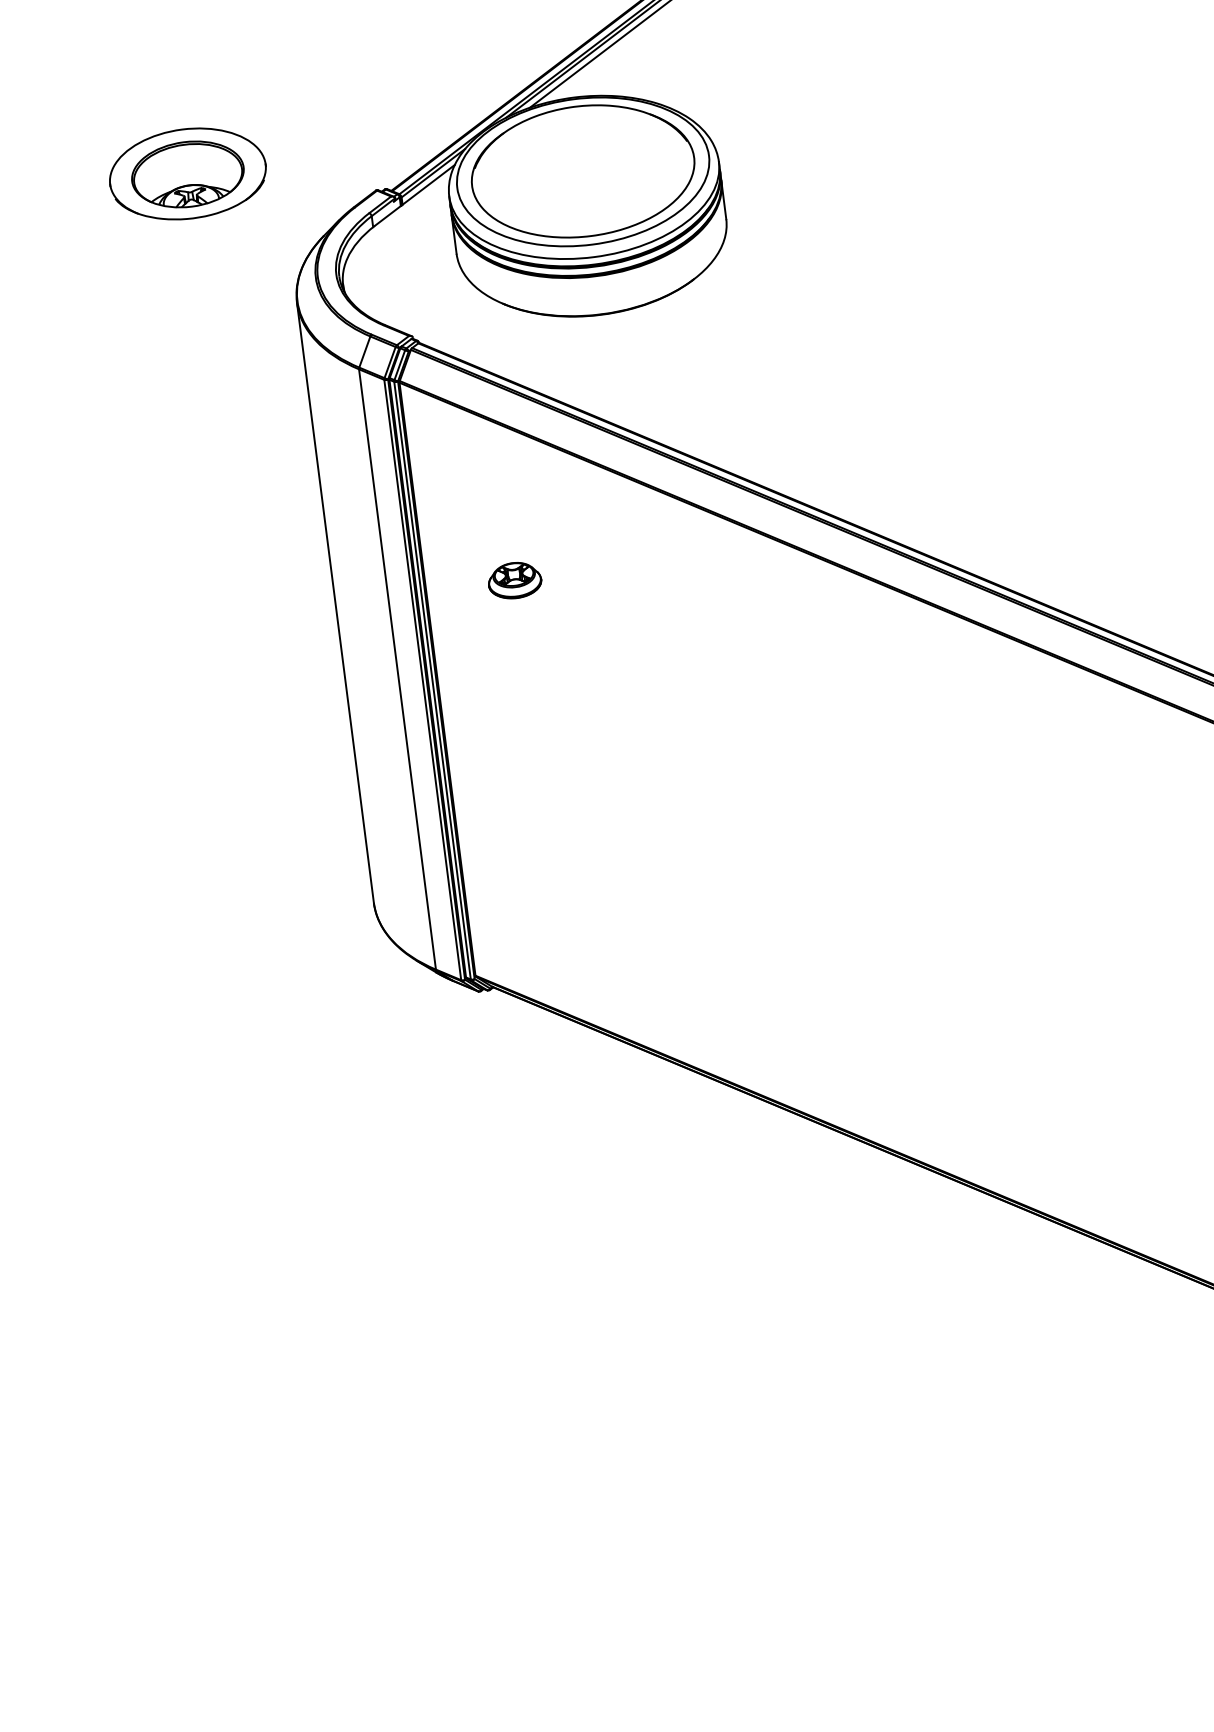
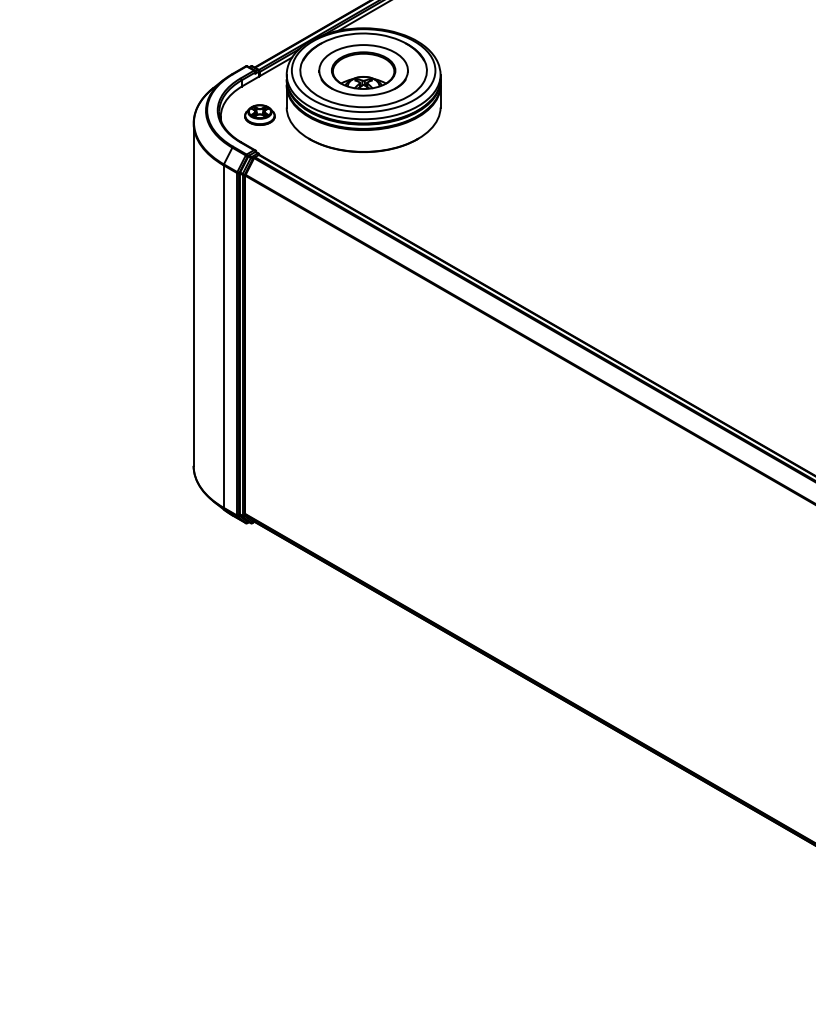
part: (187, 174) -> (363, 70), moved
part: (513, 579) -> (259, 114), moved

